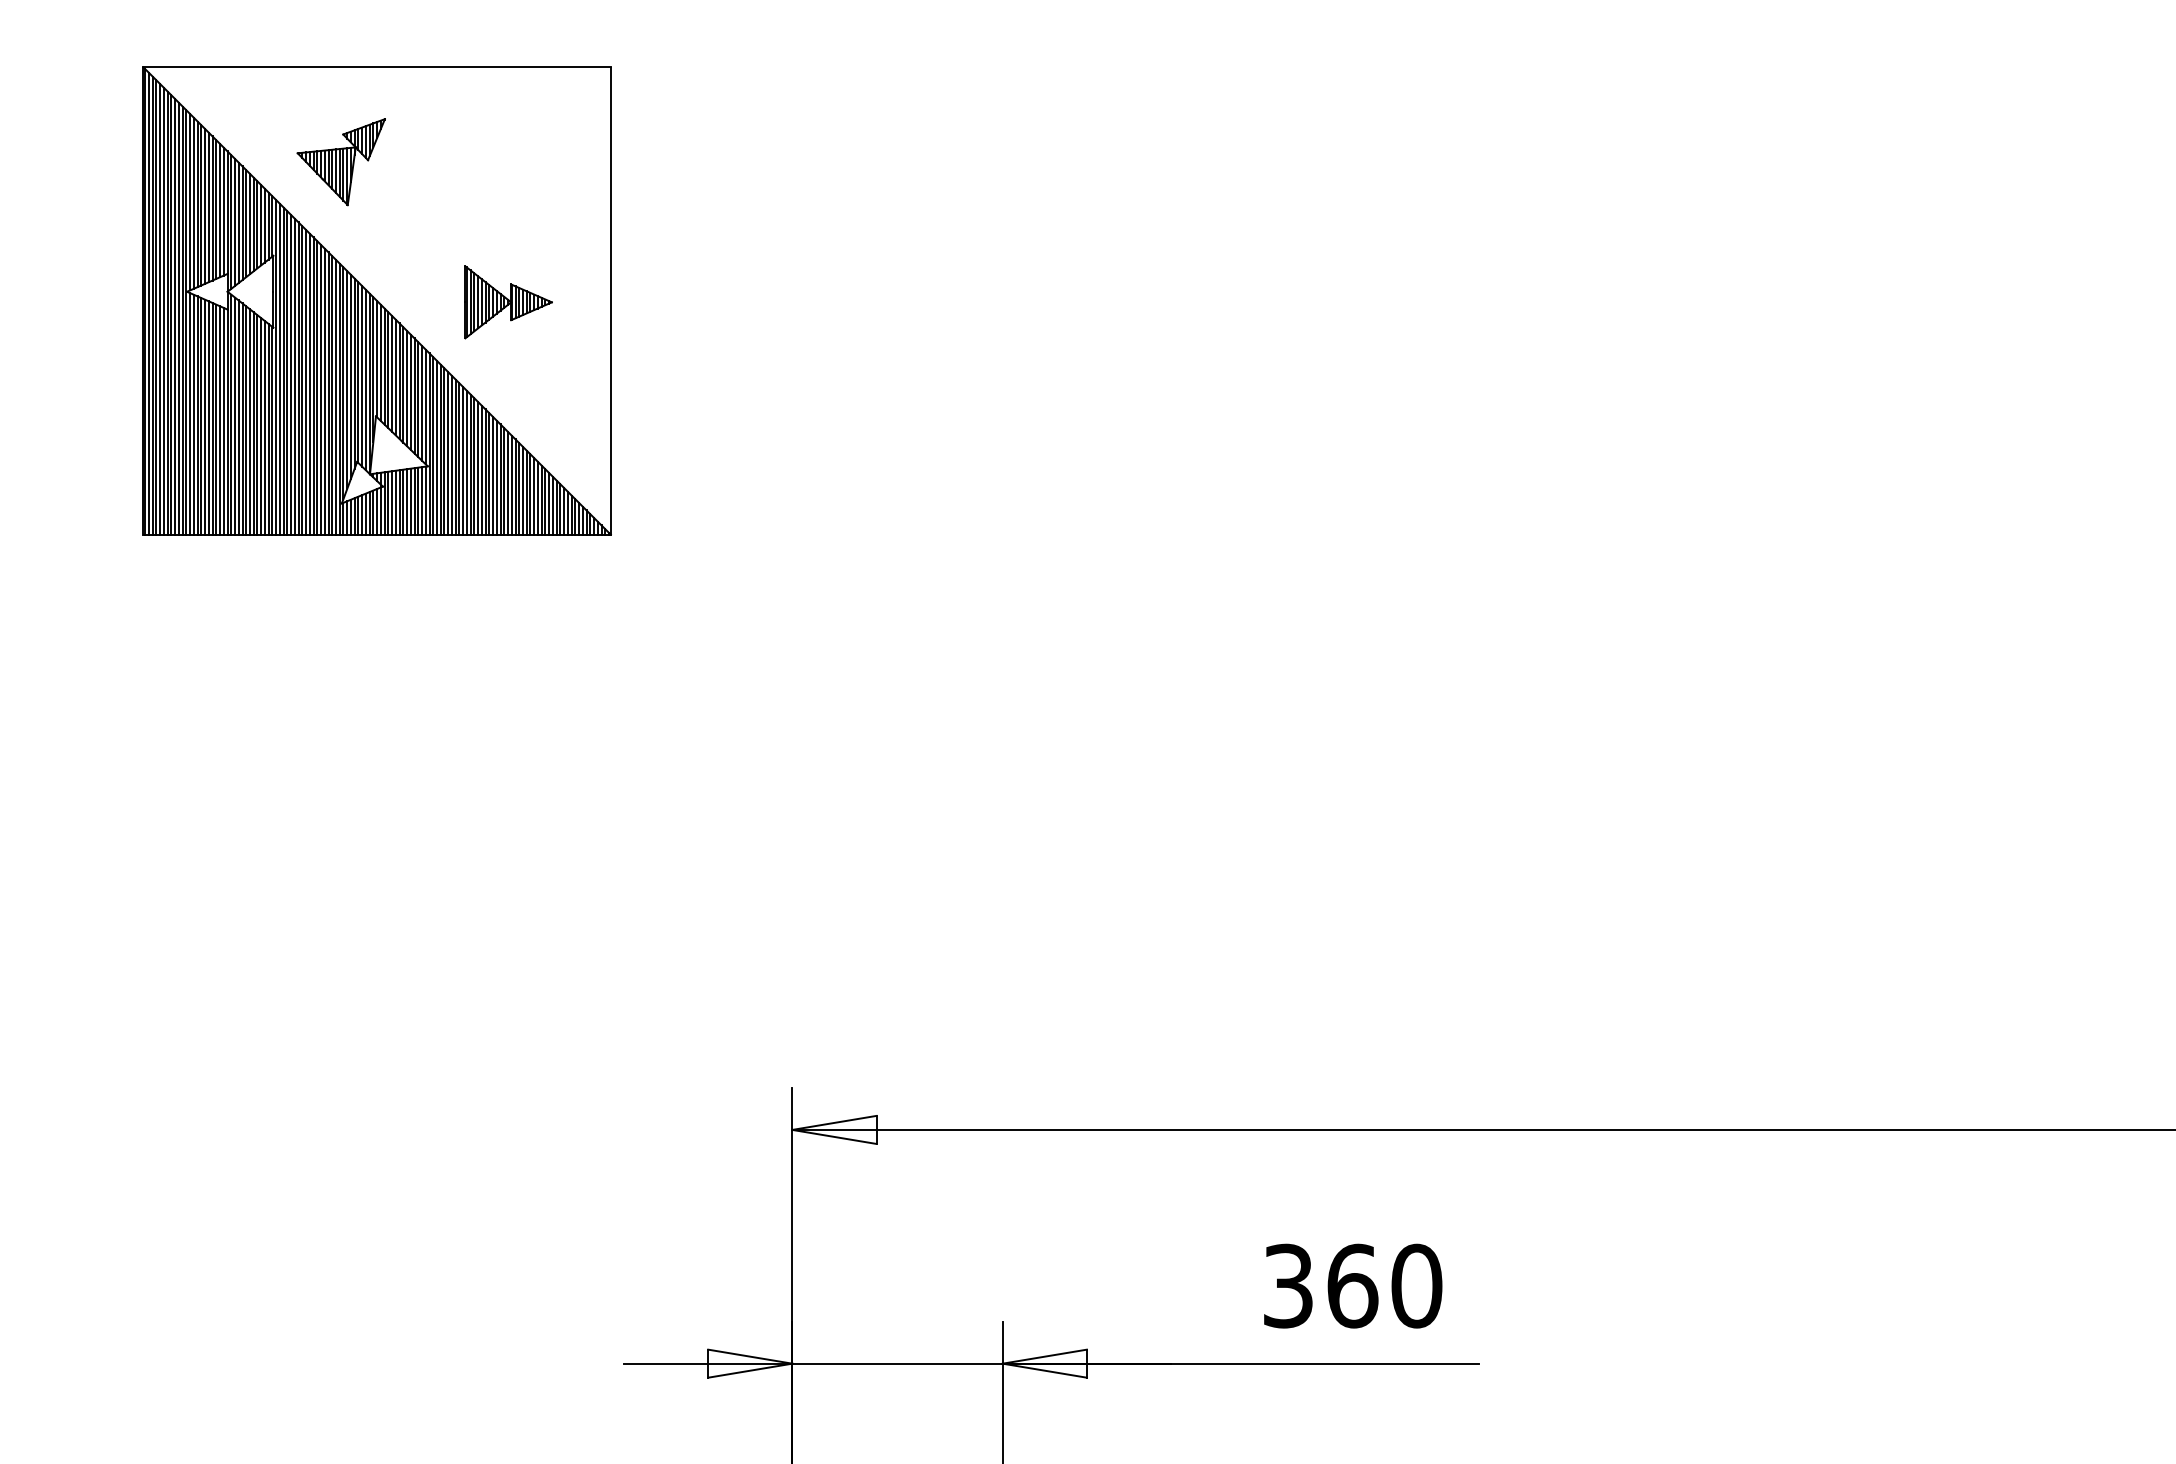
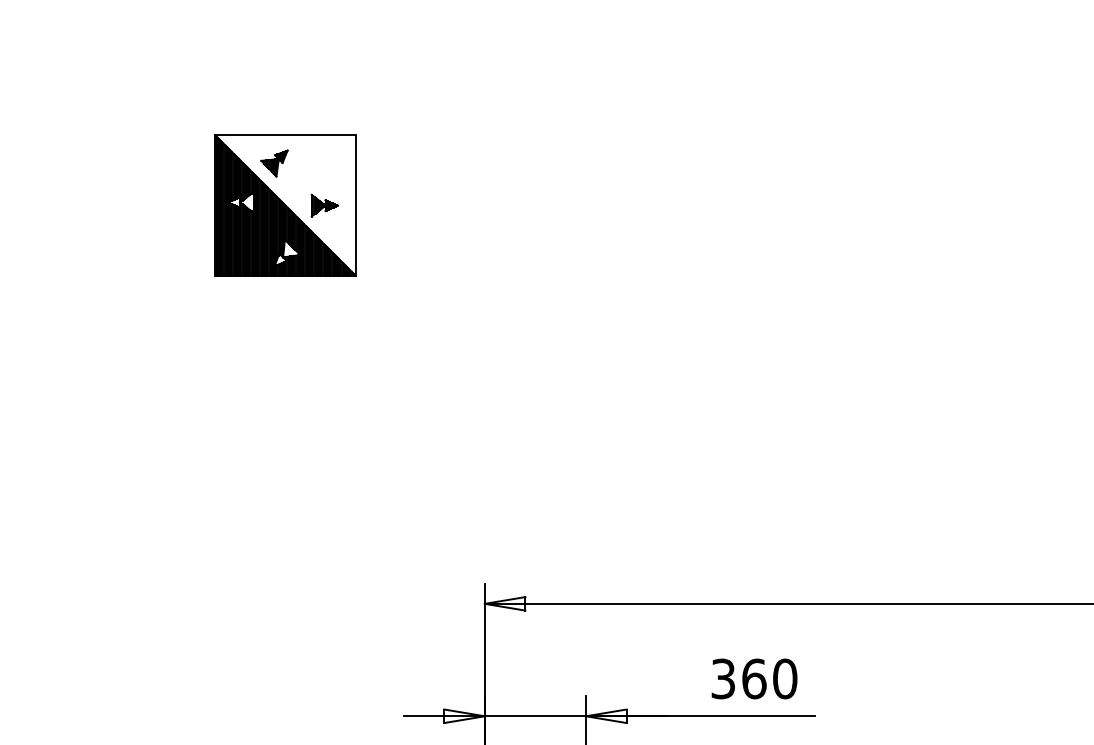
part: (377, 301) -> (285, 205), size x0.62

